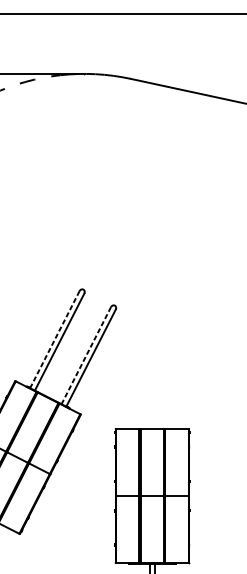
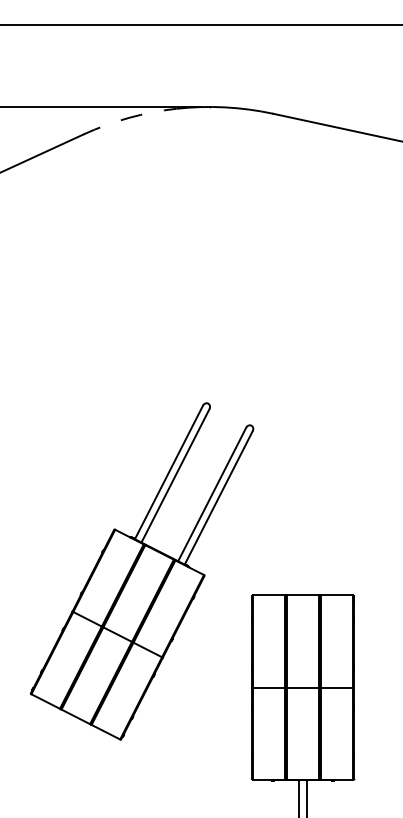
line: (54, 339) -> (168, 472), dashed -> solid
line: (86, 355) -> (212, 494), dashed -> solid

